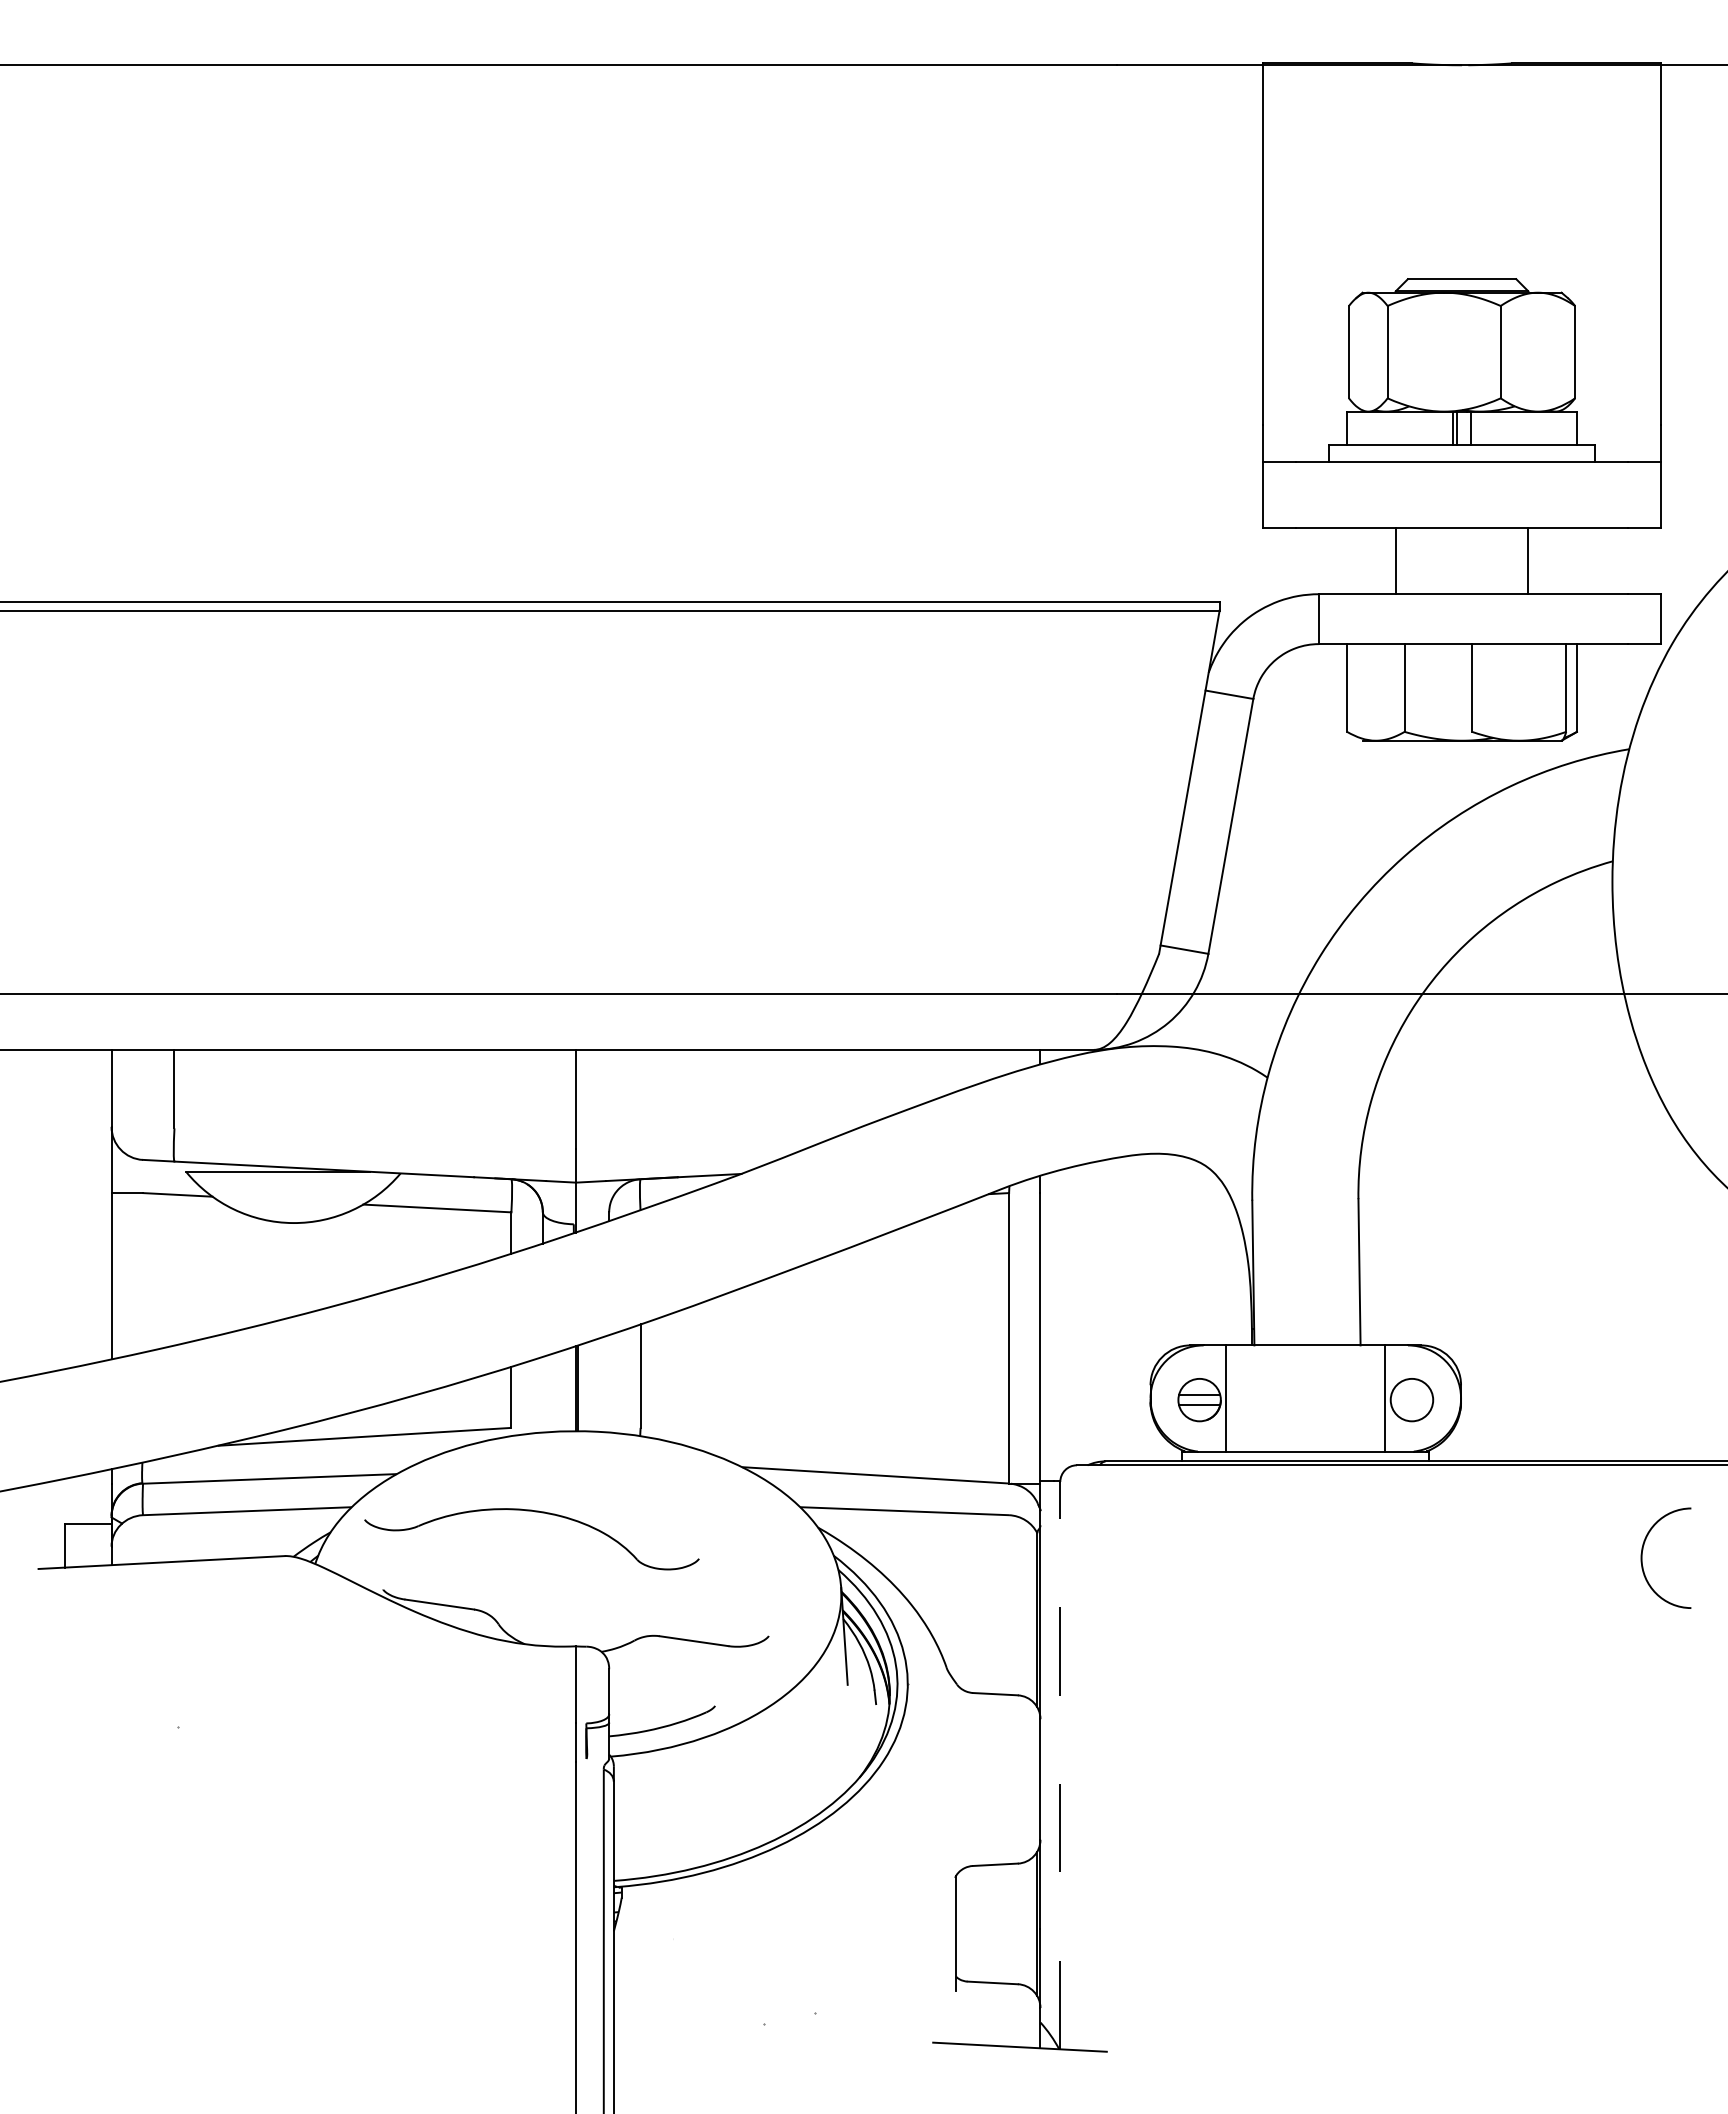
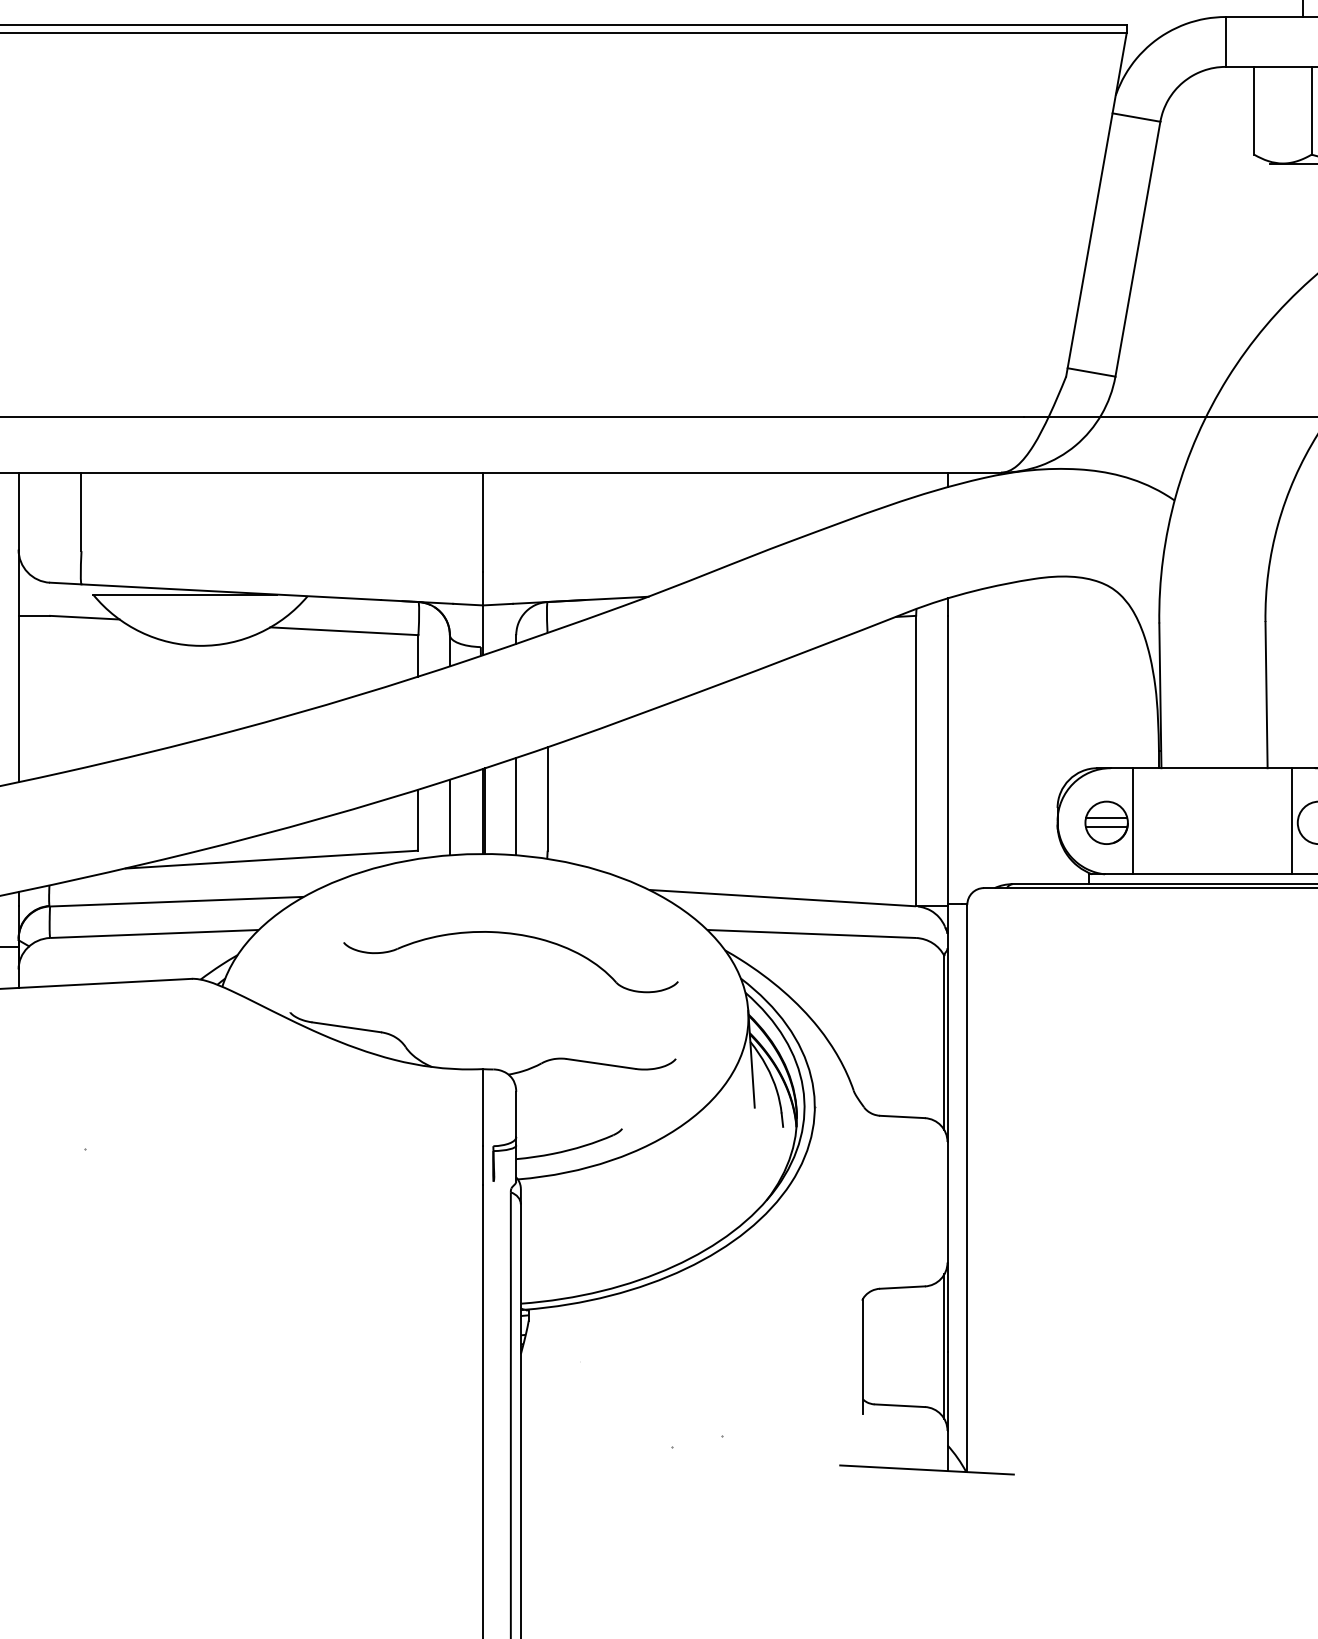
line: (609, 1383) -> (516, 806), added
line: (542, 1394) -> (449, 817), added
part: (535, 1512) -> (514, 935), moved
line: (1060, 1765) -> (967, 1188), dashed -> solid

